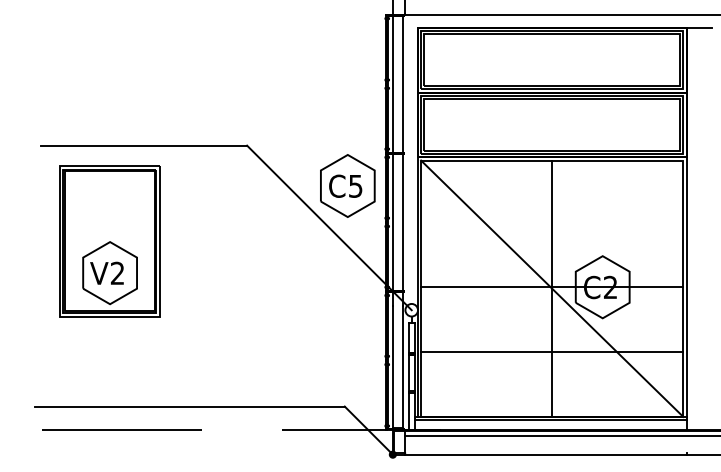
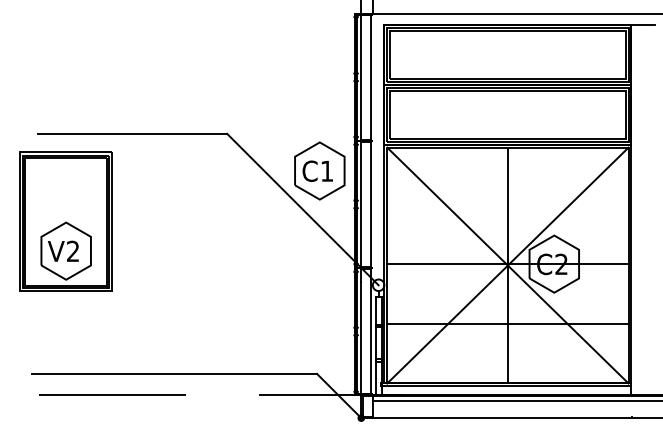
text: (355, 186) -> (326, 171), C5 -> C1
part: (109, 241) -> (65, 222), moved
line: (552, 288) -> (508, 265), added

